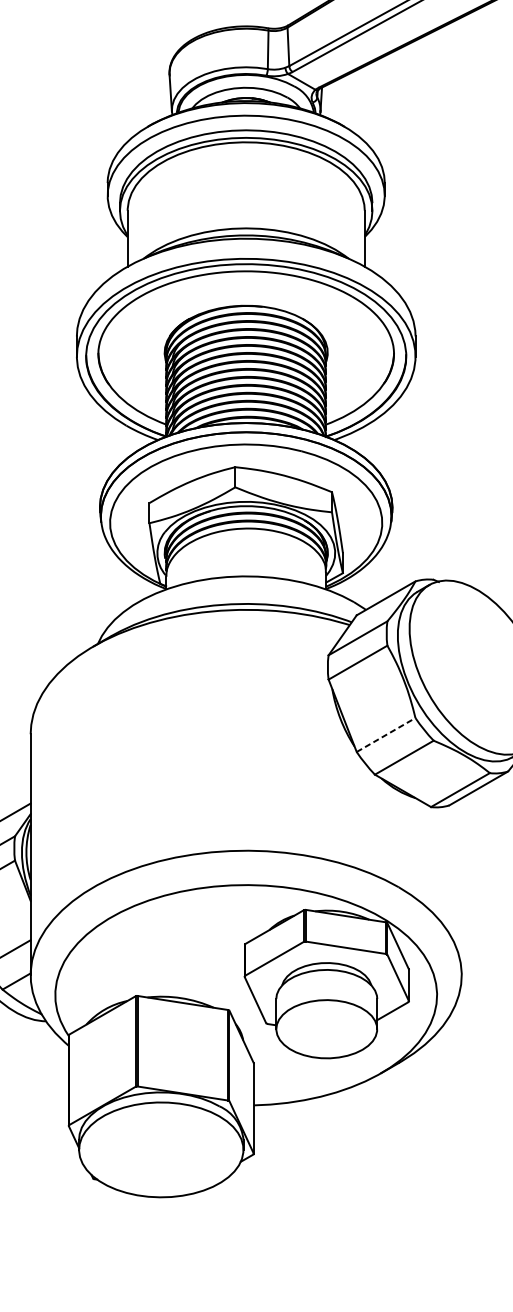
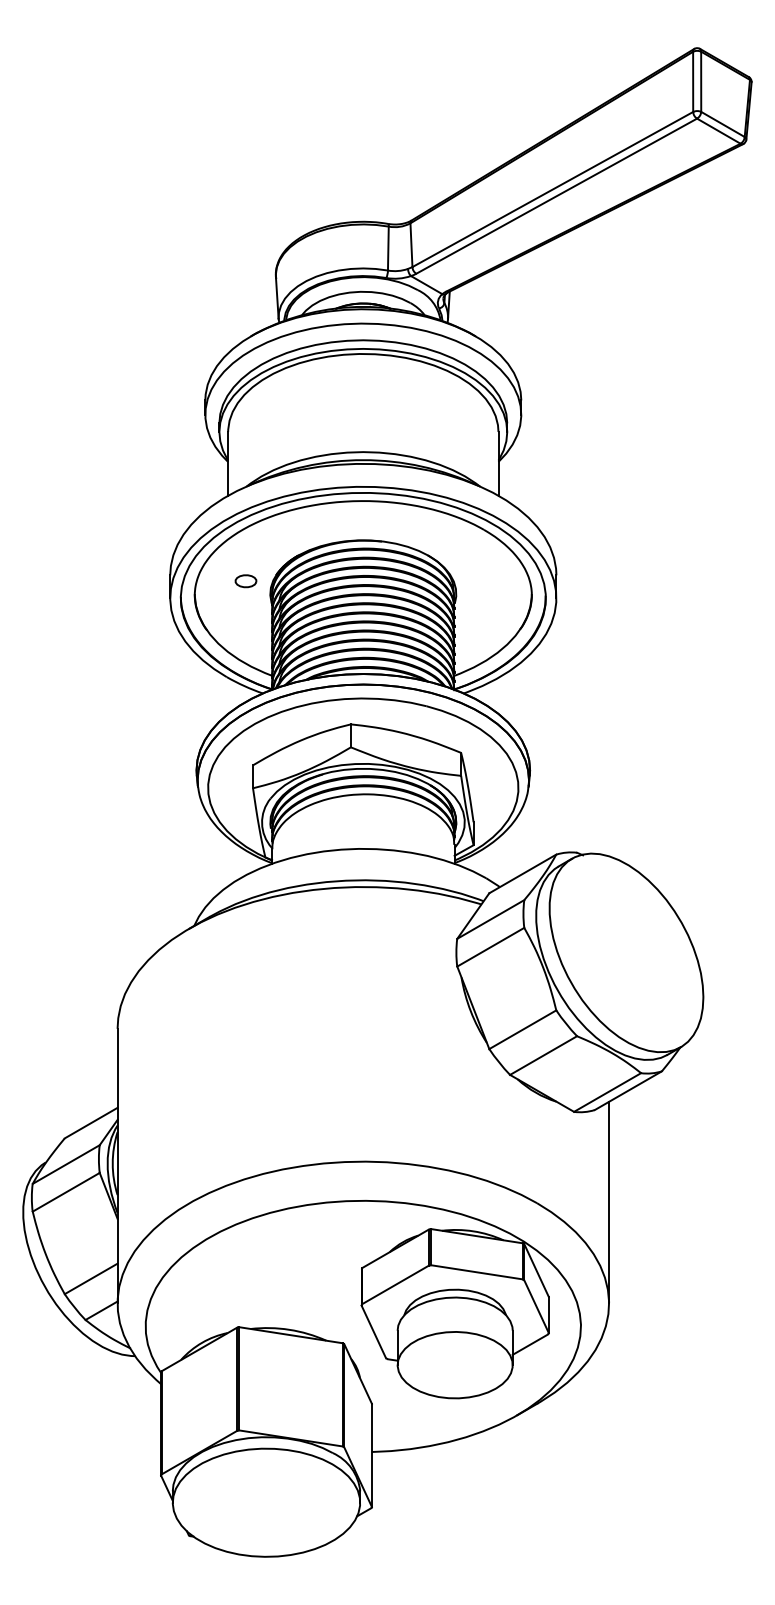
part: (142, 341) -> (245, 581), added
line: (385, 734) -> (522, 1029), dashed -> solid
line: (462, 886) -> (609, 1202), added

